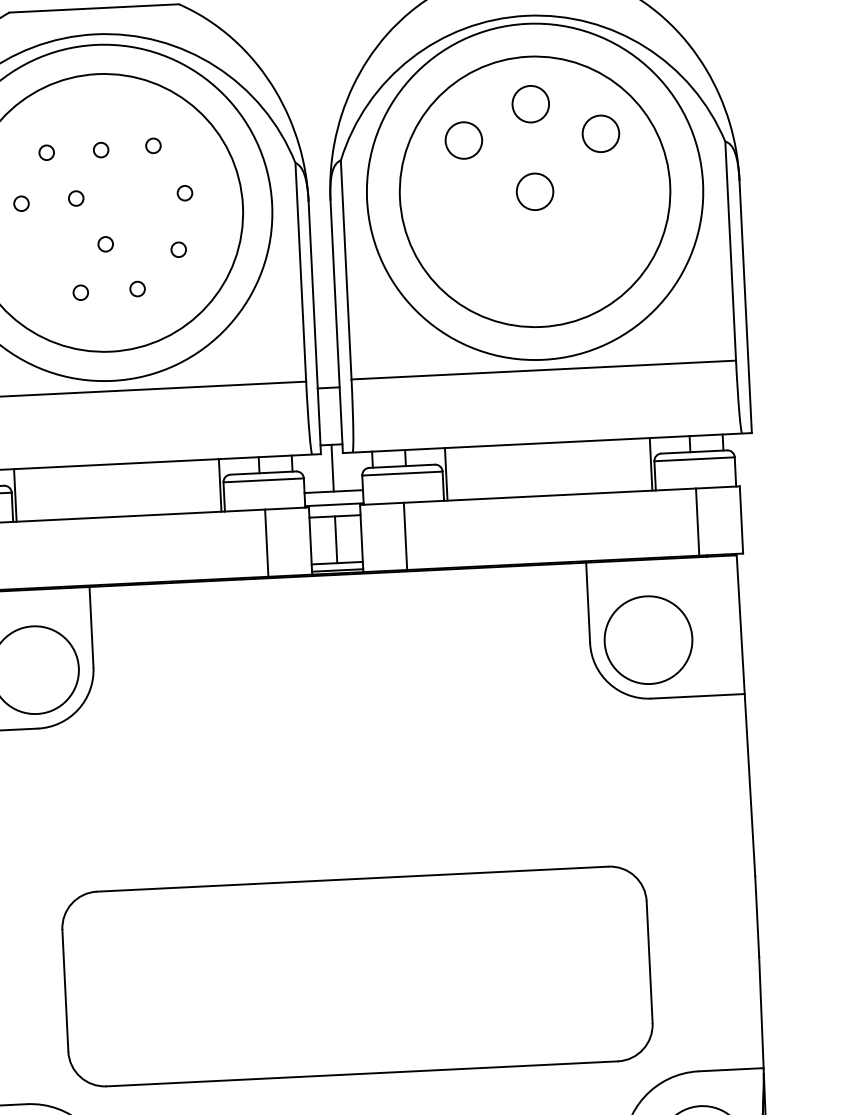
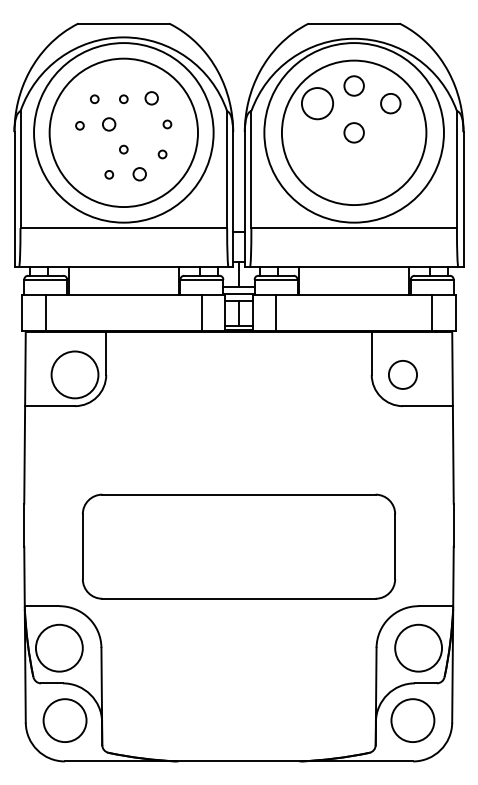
circle: (463, 140) -> (317, 103), size x1.6
circle: (152, 146) -> (151, 98), size x1.6
circle: (76, 198) -> (109, 124), size x1.6
circle: (137, 289) -> (139, 174), size x1.6
circle: (647, 639) -> (402, 374), size x0.6

